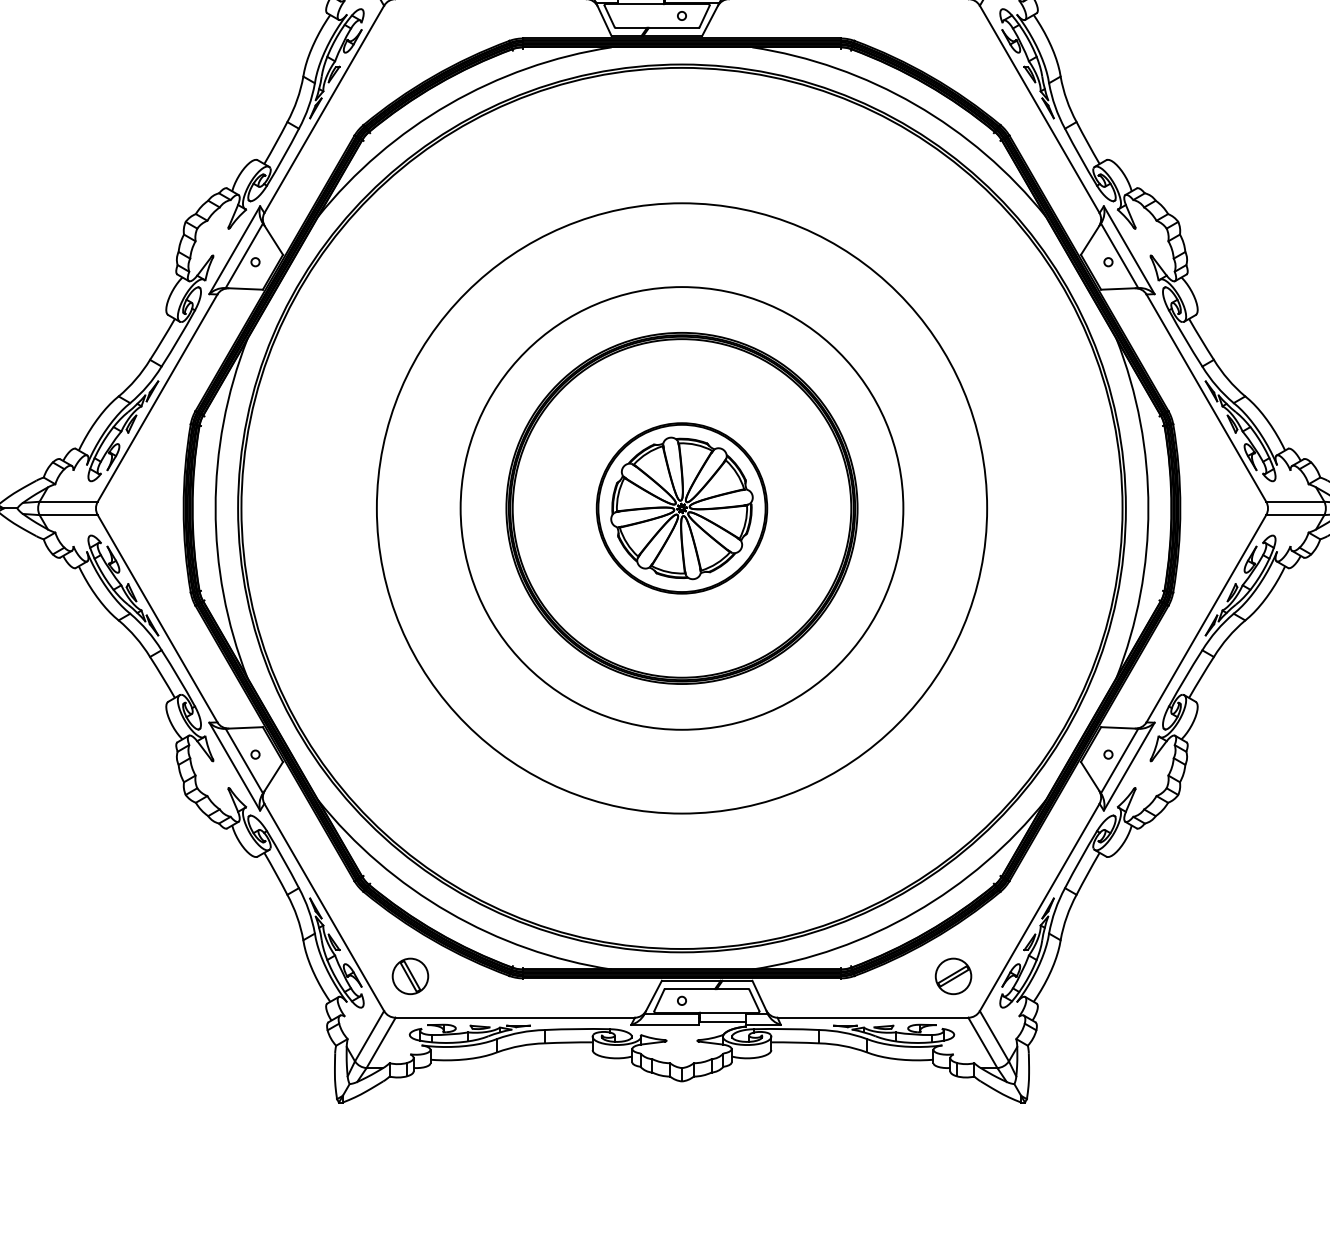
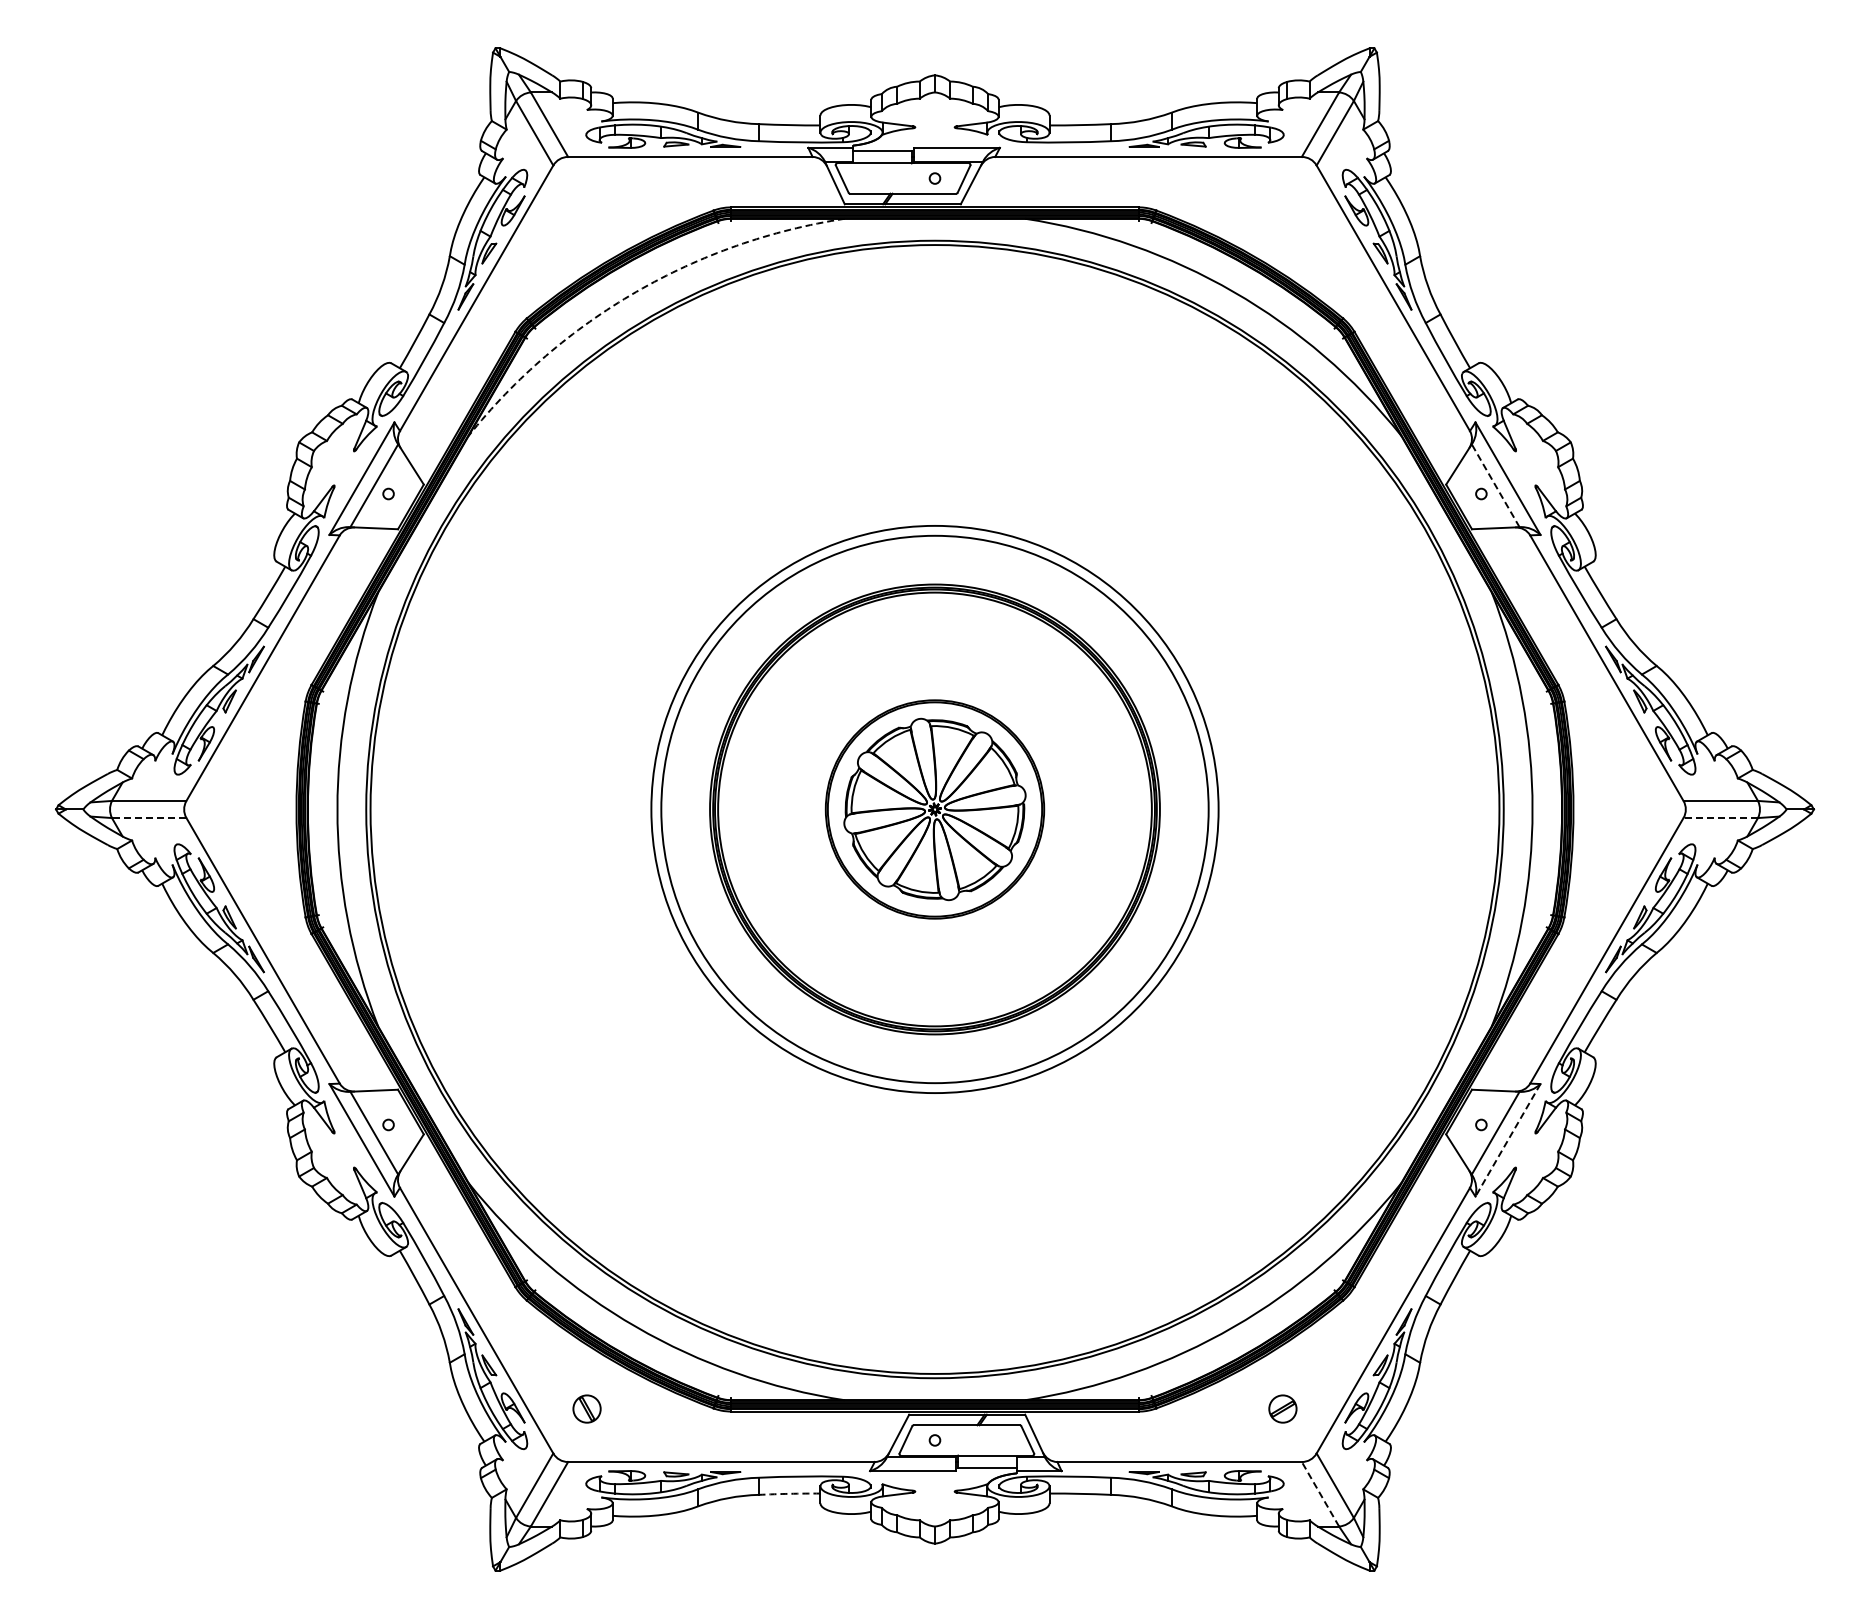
arc: (449, 104) -> (636, 291), solid -> dashed
line: (1119, 255) -> (1495, 485), solid -> dashed
circle: (681, 508) -> (934, 809), size x0.7
line: (68, 515) -> (148, 818), solid -> dashed
line: (1295, 515) -> (1720, 818), solid -> dashed
line: (1129, 766) -> (1508, 1140), solid -> dashed
part: (410, 975) -> (586, 1408), size x0.6
part: (953, 975) -> (1282, 1408), size x0.6
arc: (568, 1042) -> (789, 1493), solid -> dashed
line: (982, 1042) -> (1320, 1493), solid -> dashed

